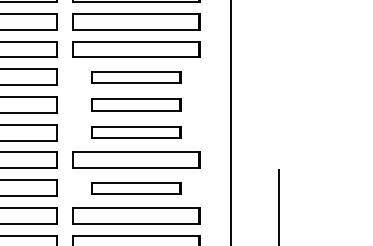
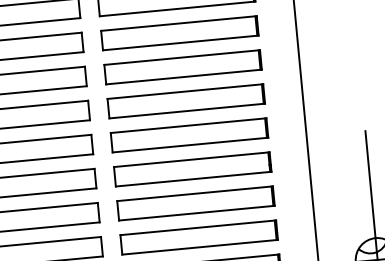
part: (136, 76) -> (179, 32), size x1.43
part: (136, 104) -> (183, 66), size x1.43
part: (136, 132) -> (186, 101), size x1.43
part: (136, 187) -> (192, 168), size x1.43

